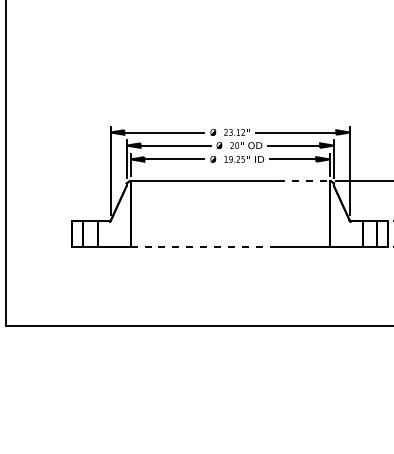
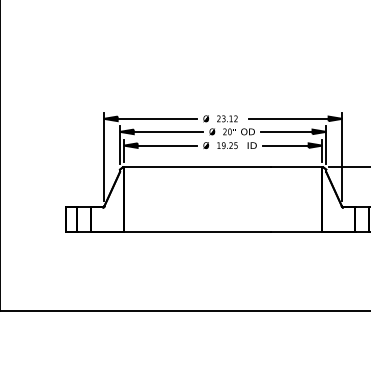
line: (304, 181) -> (296, 167), dashed -> solid
line: (204, 246) -> (197, 232), dashed -> solid

